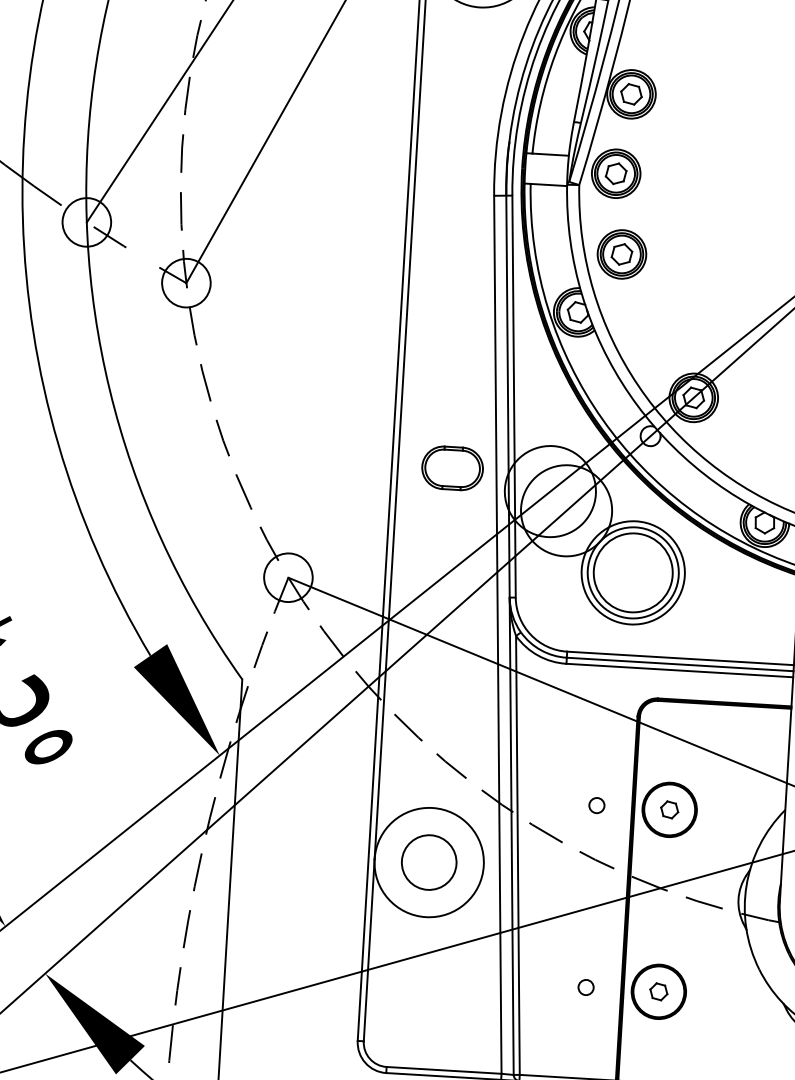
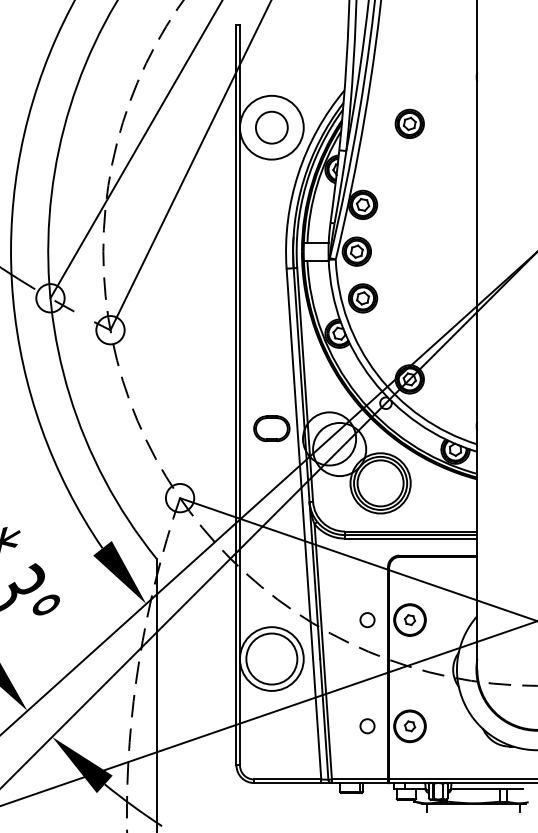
circle: (596, 804) -> (367, 619), size x1.6
circle: (428, 861) -> (271, 658), size x1.6
circle: (586, 987) -> (367, 726), size x1.6

